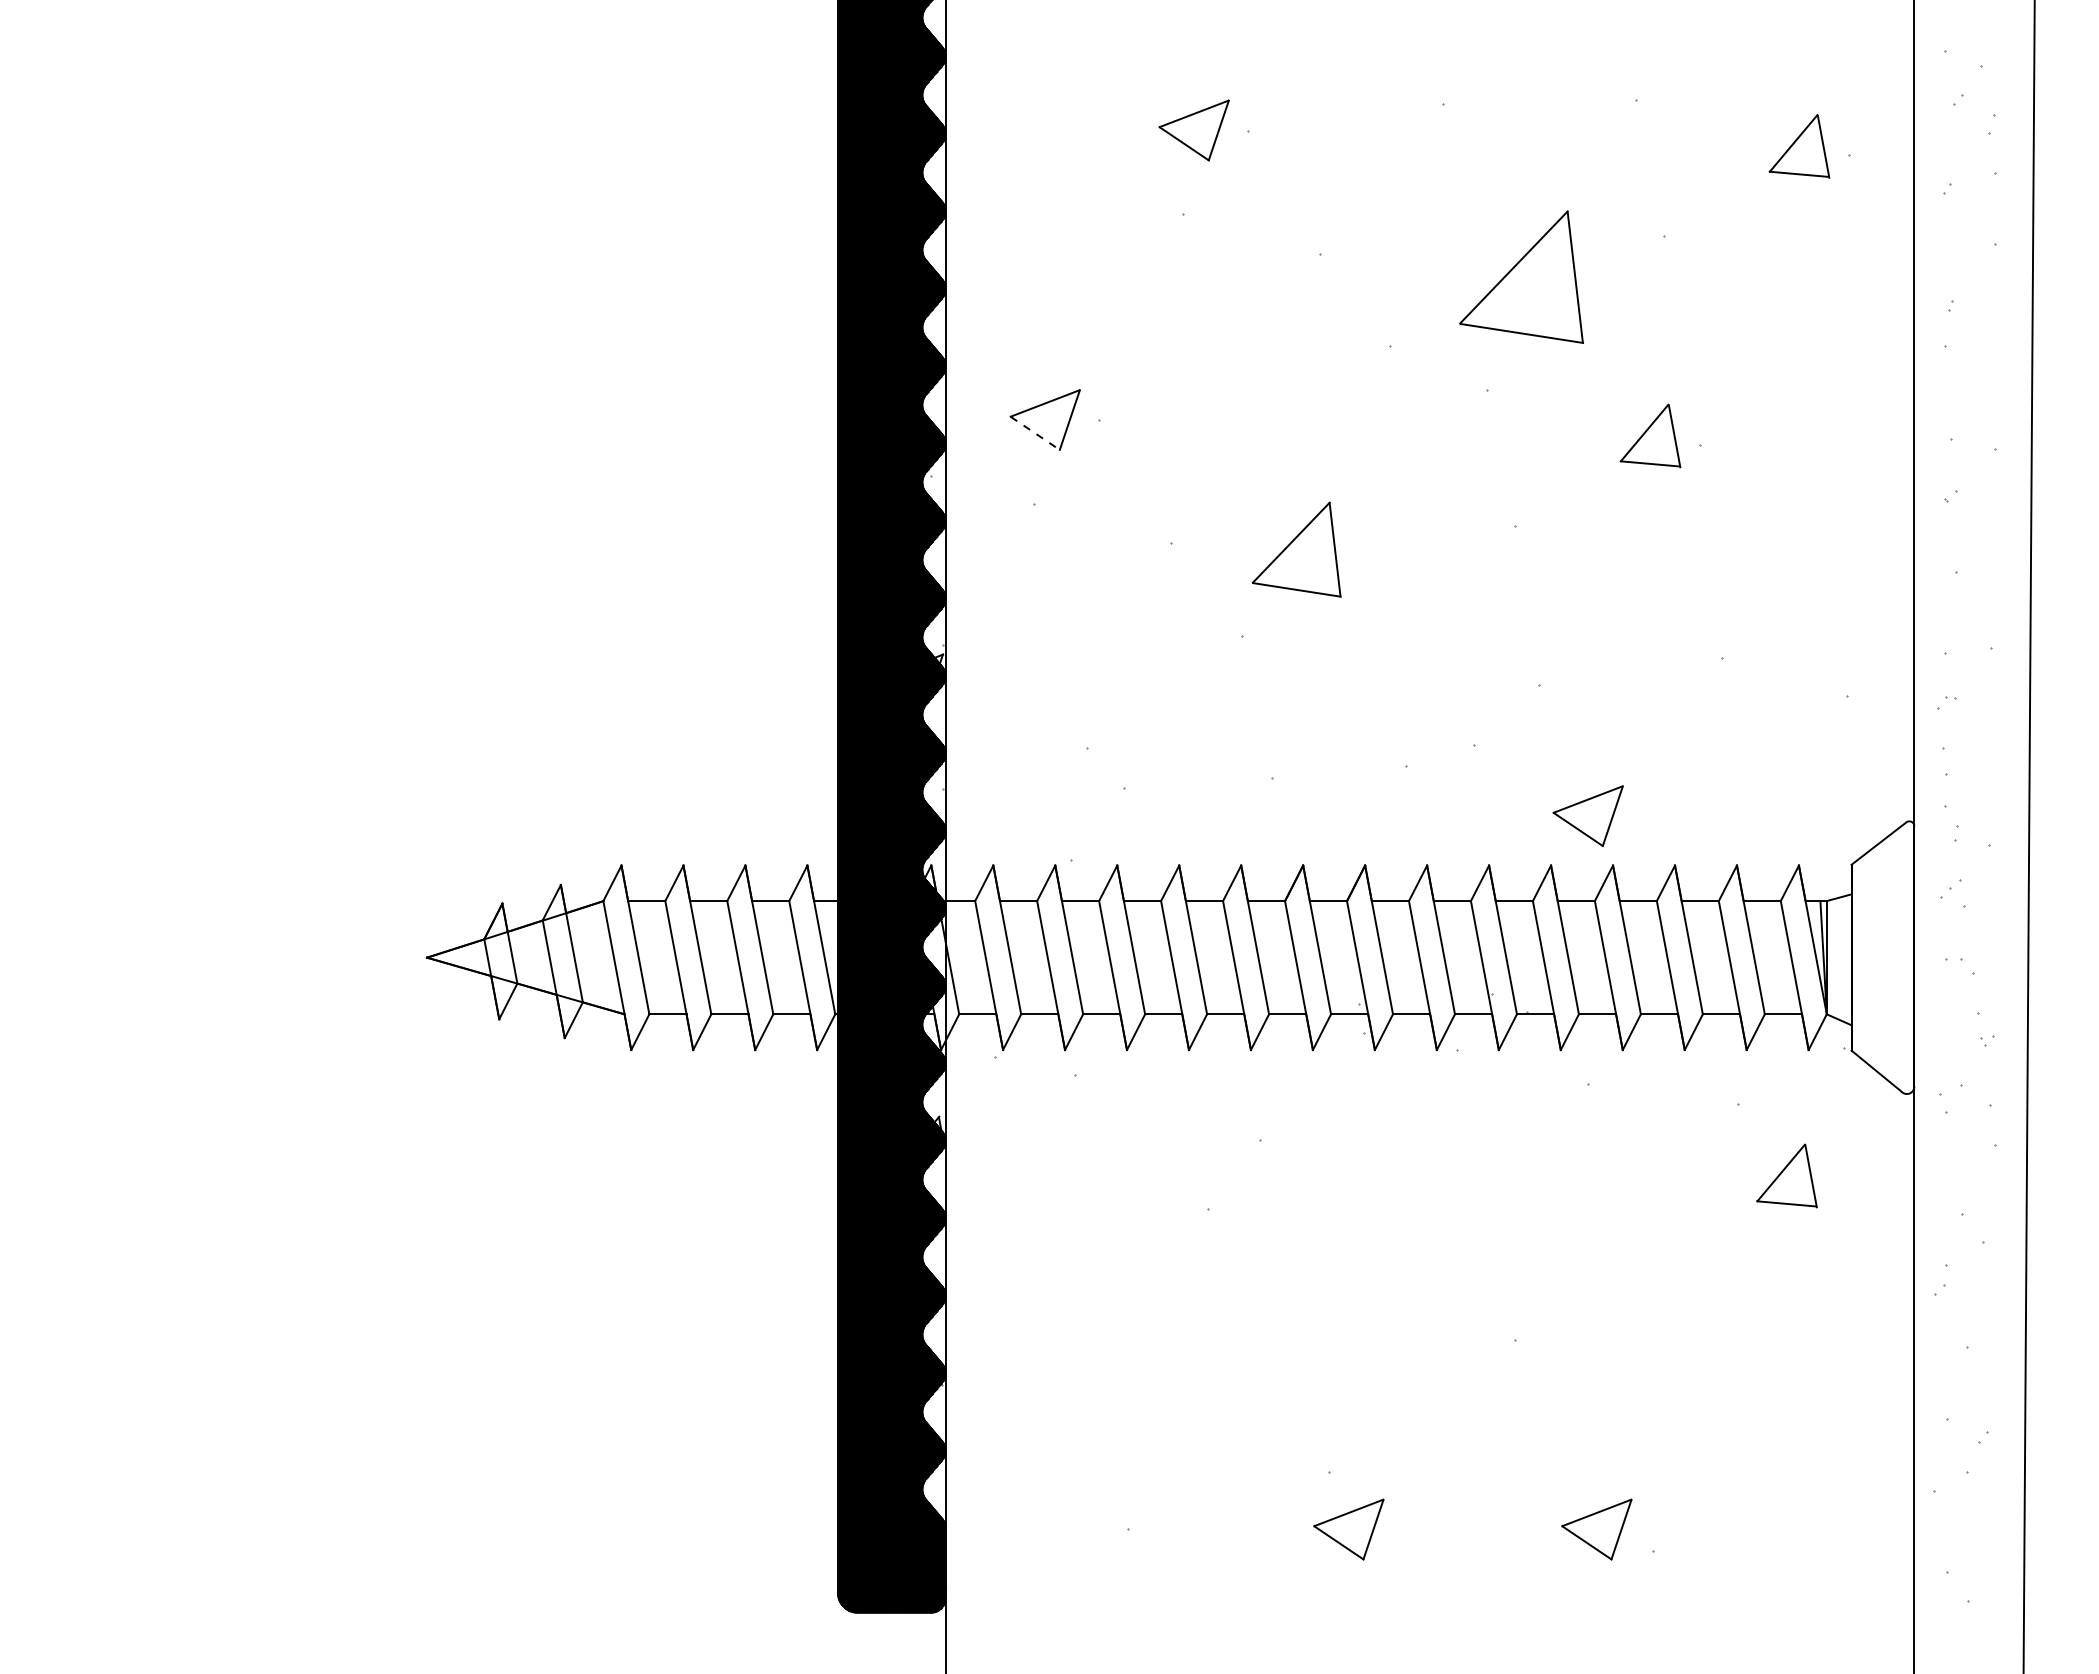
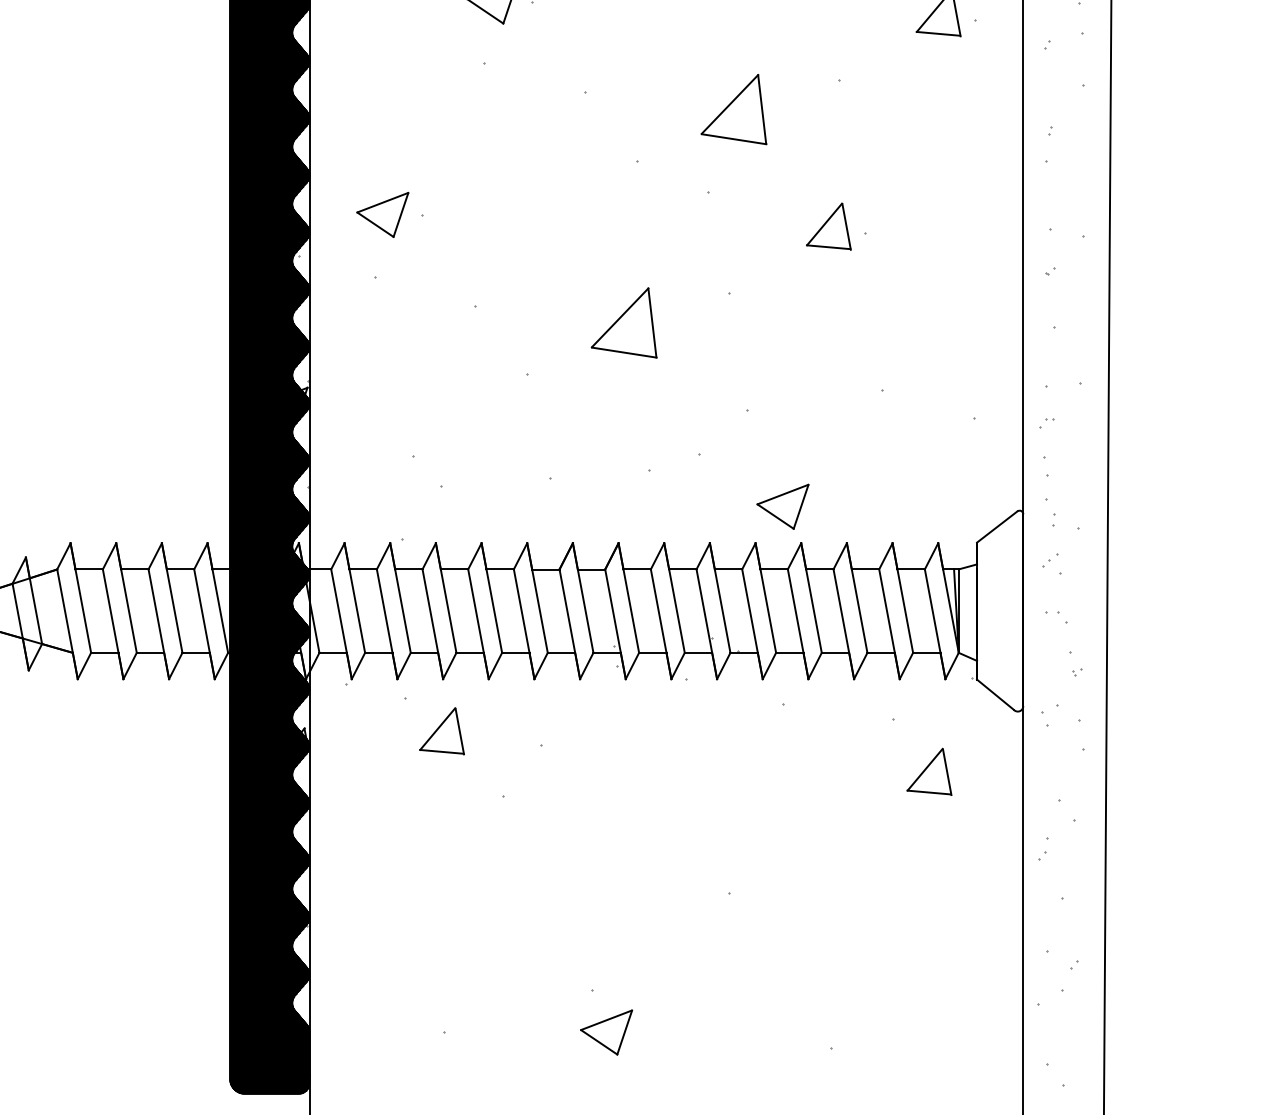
part: (1521, 276) -> (733, 109), size x0.71
line: (1035, 433) -> (375, 224), dashed -> solid
part: (1296, 549) -> (624, 322), moved
part: (1125, 1120) -> (441, 731), added
part: (1596, 1529) -> (789, 1032), removed

